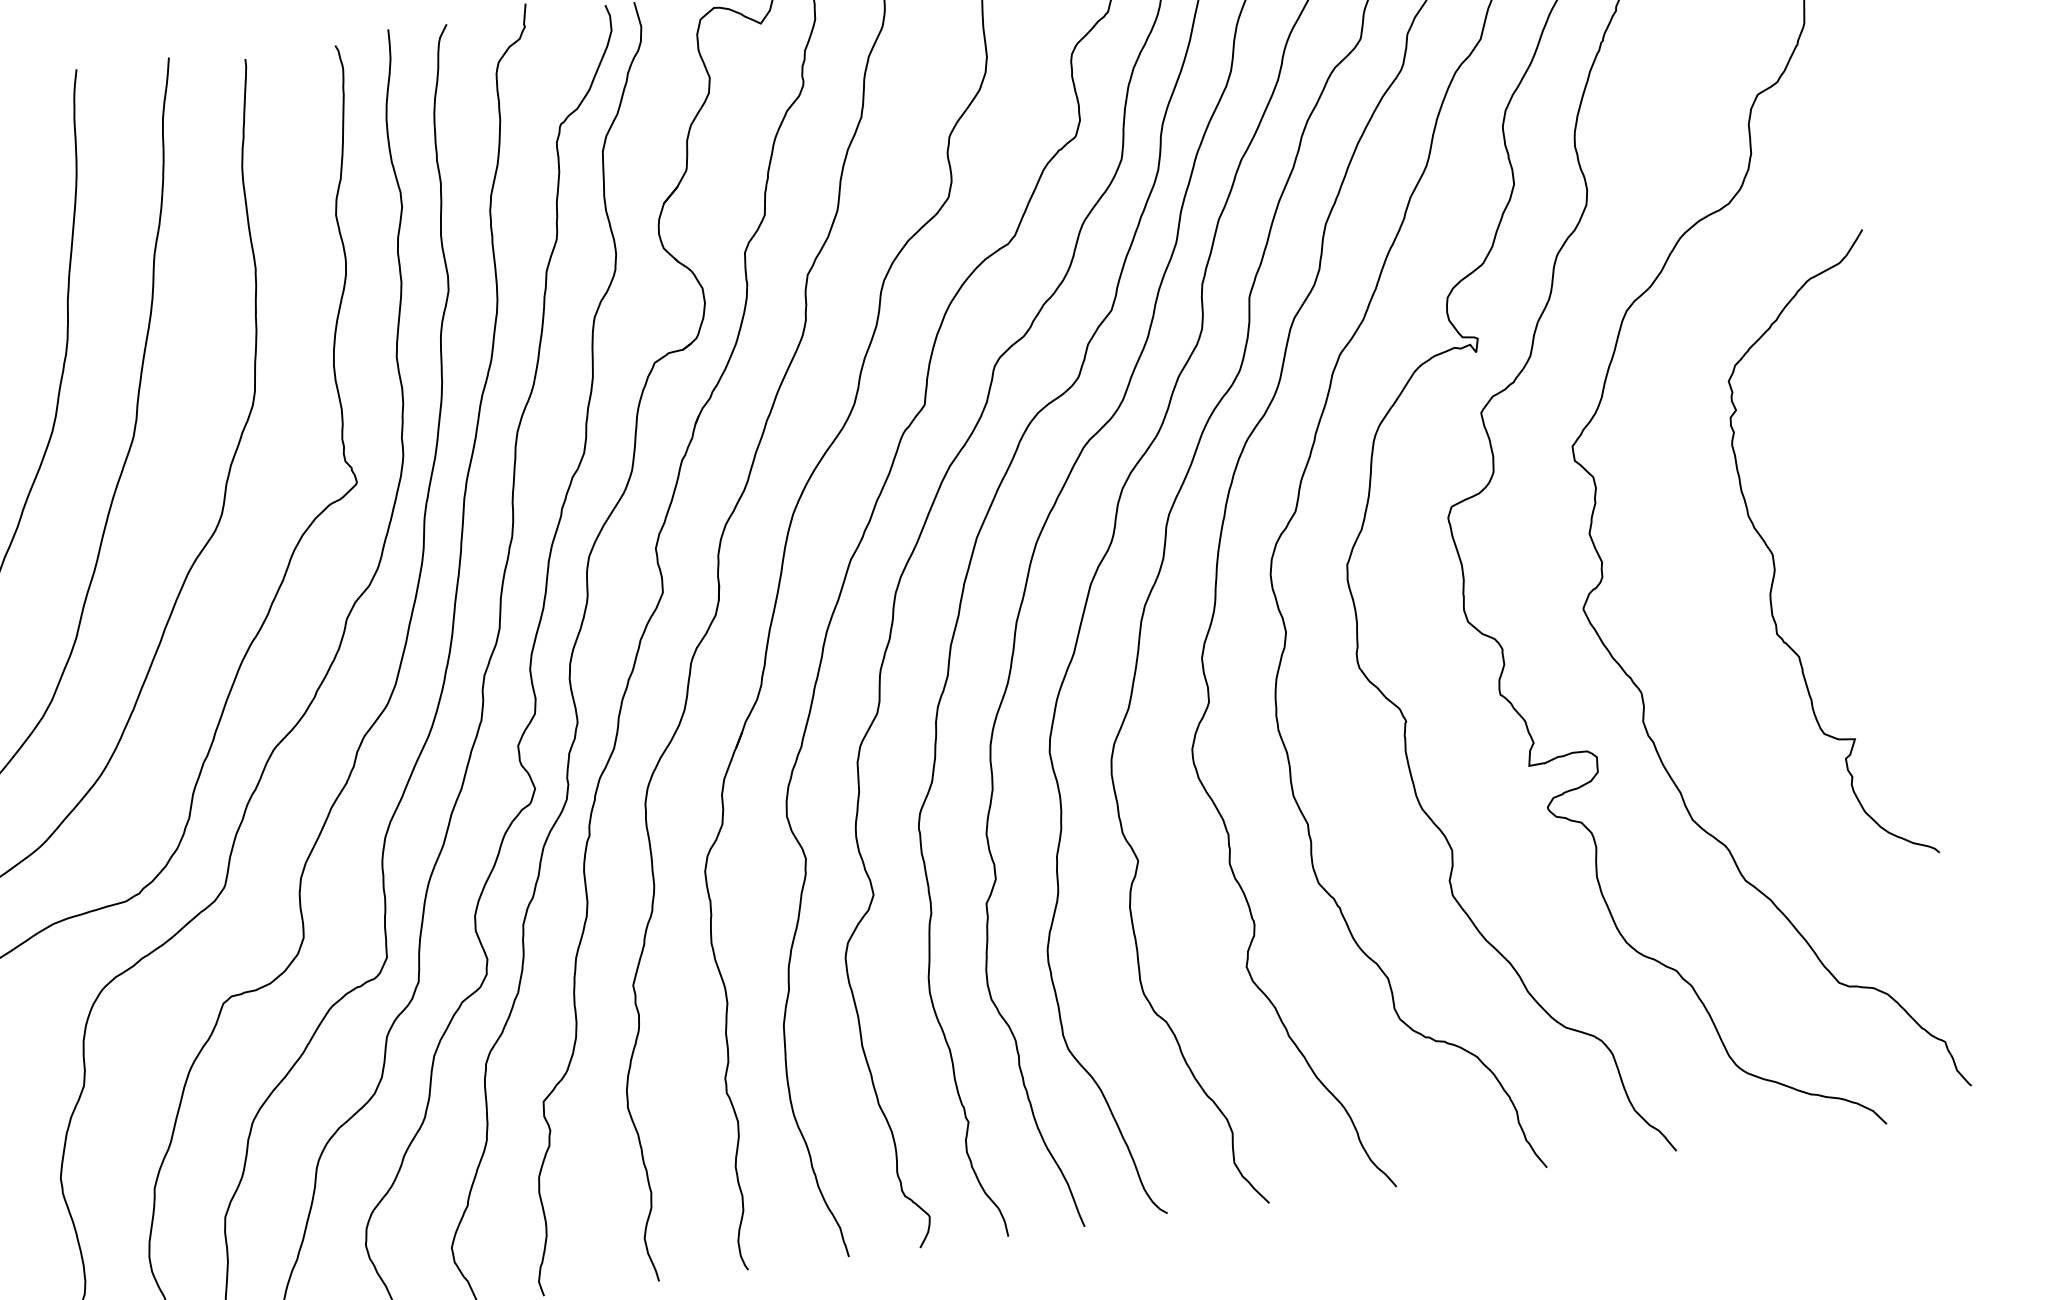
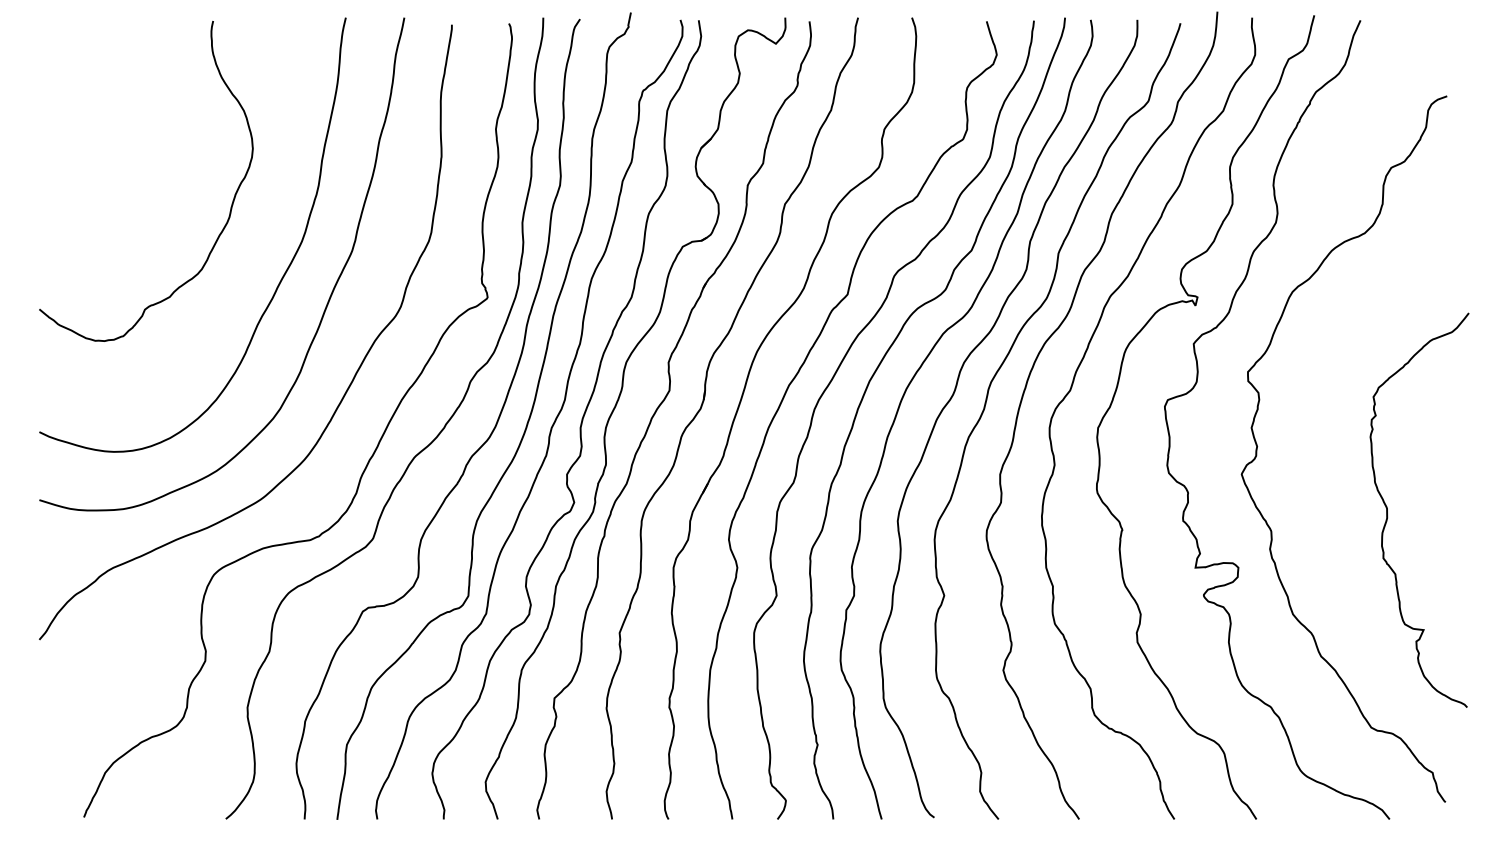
curve: (1773, 556) -> (1387, 509), moved

